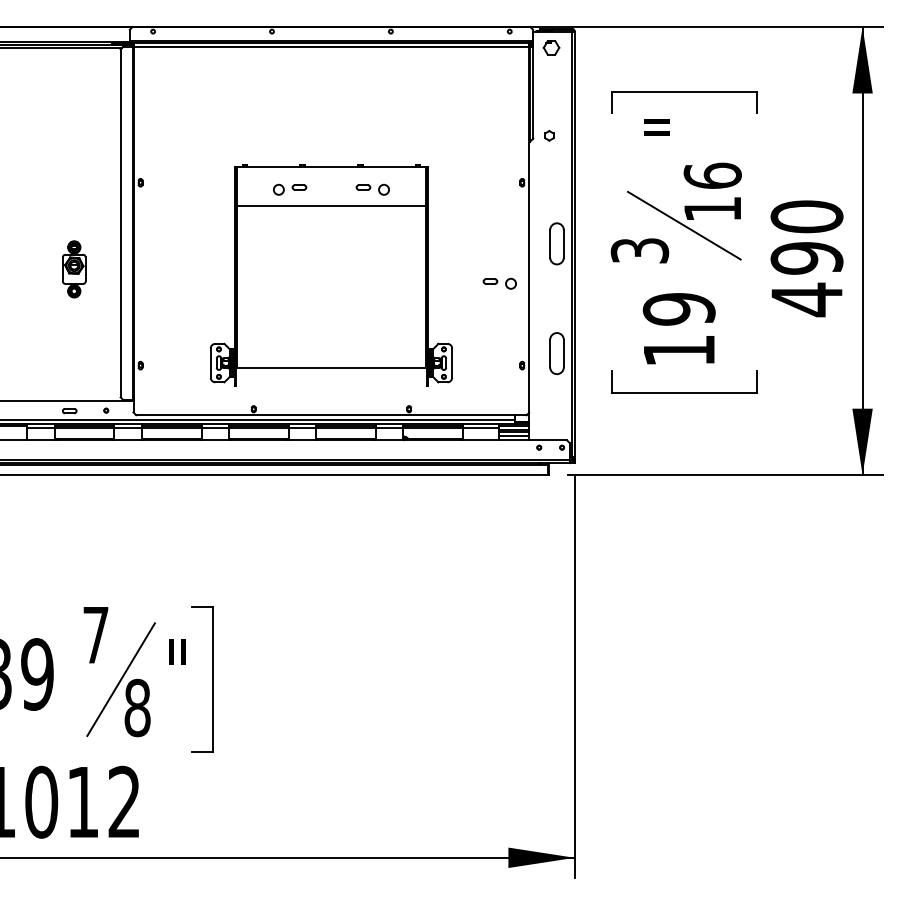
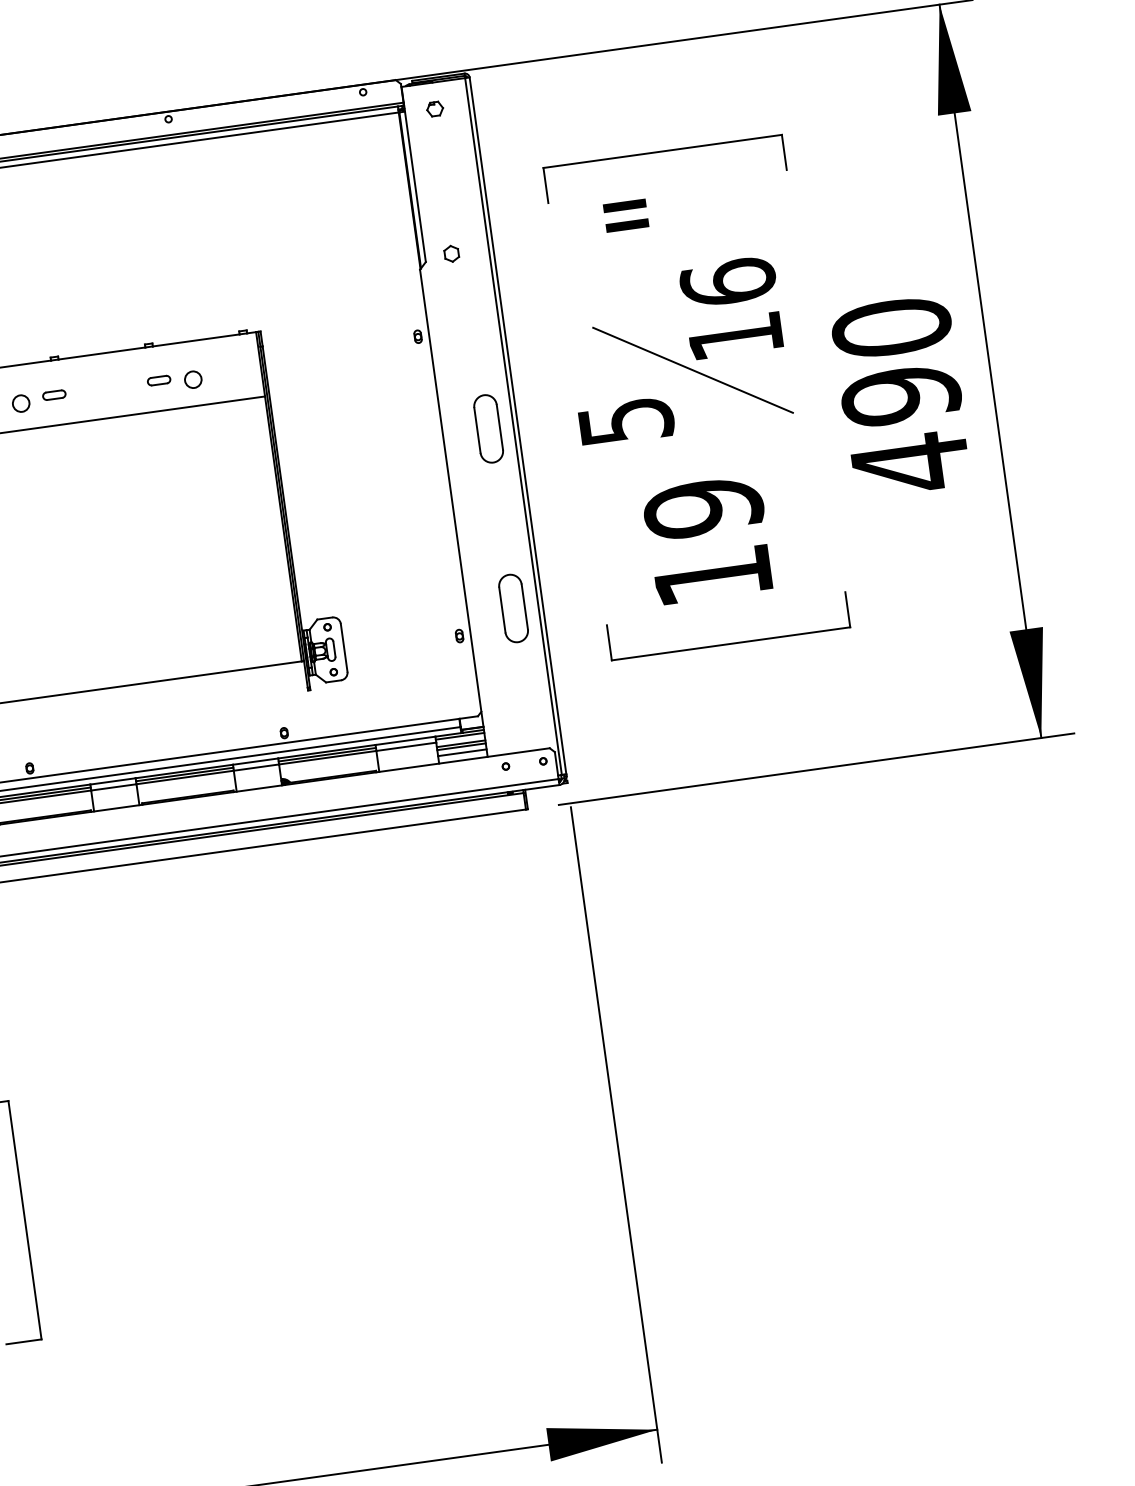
part: (551, 47) -> (435, 108), size x0.62
text: (639, 250) -> (625, 421), 3 -> 5
part: (499, 283) -> (403, 506), removed

